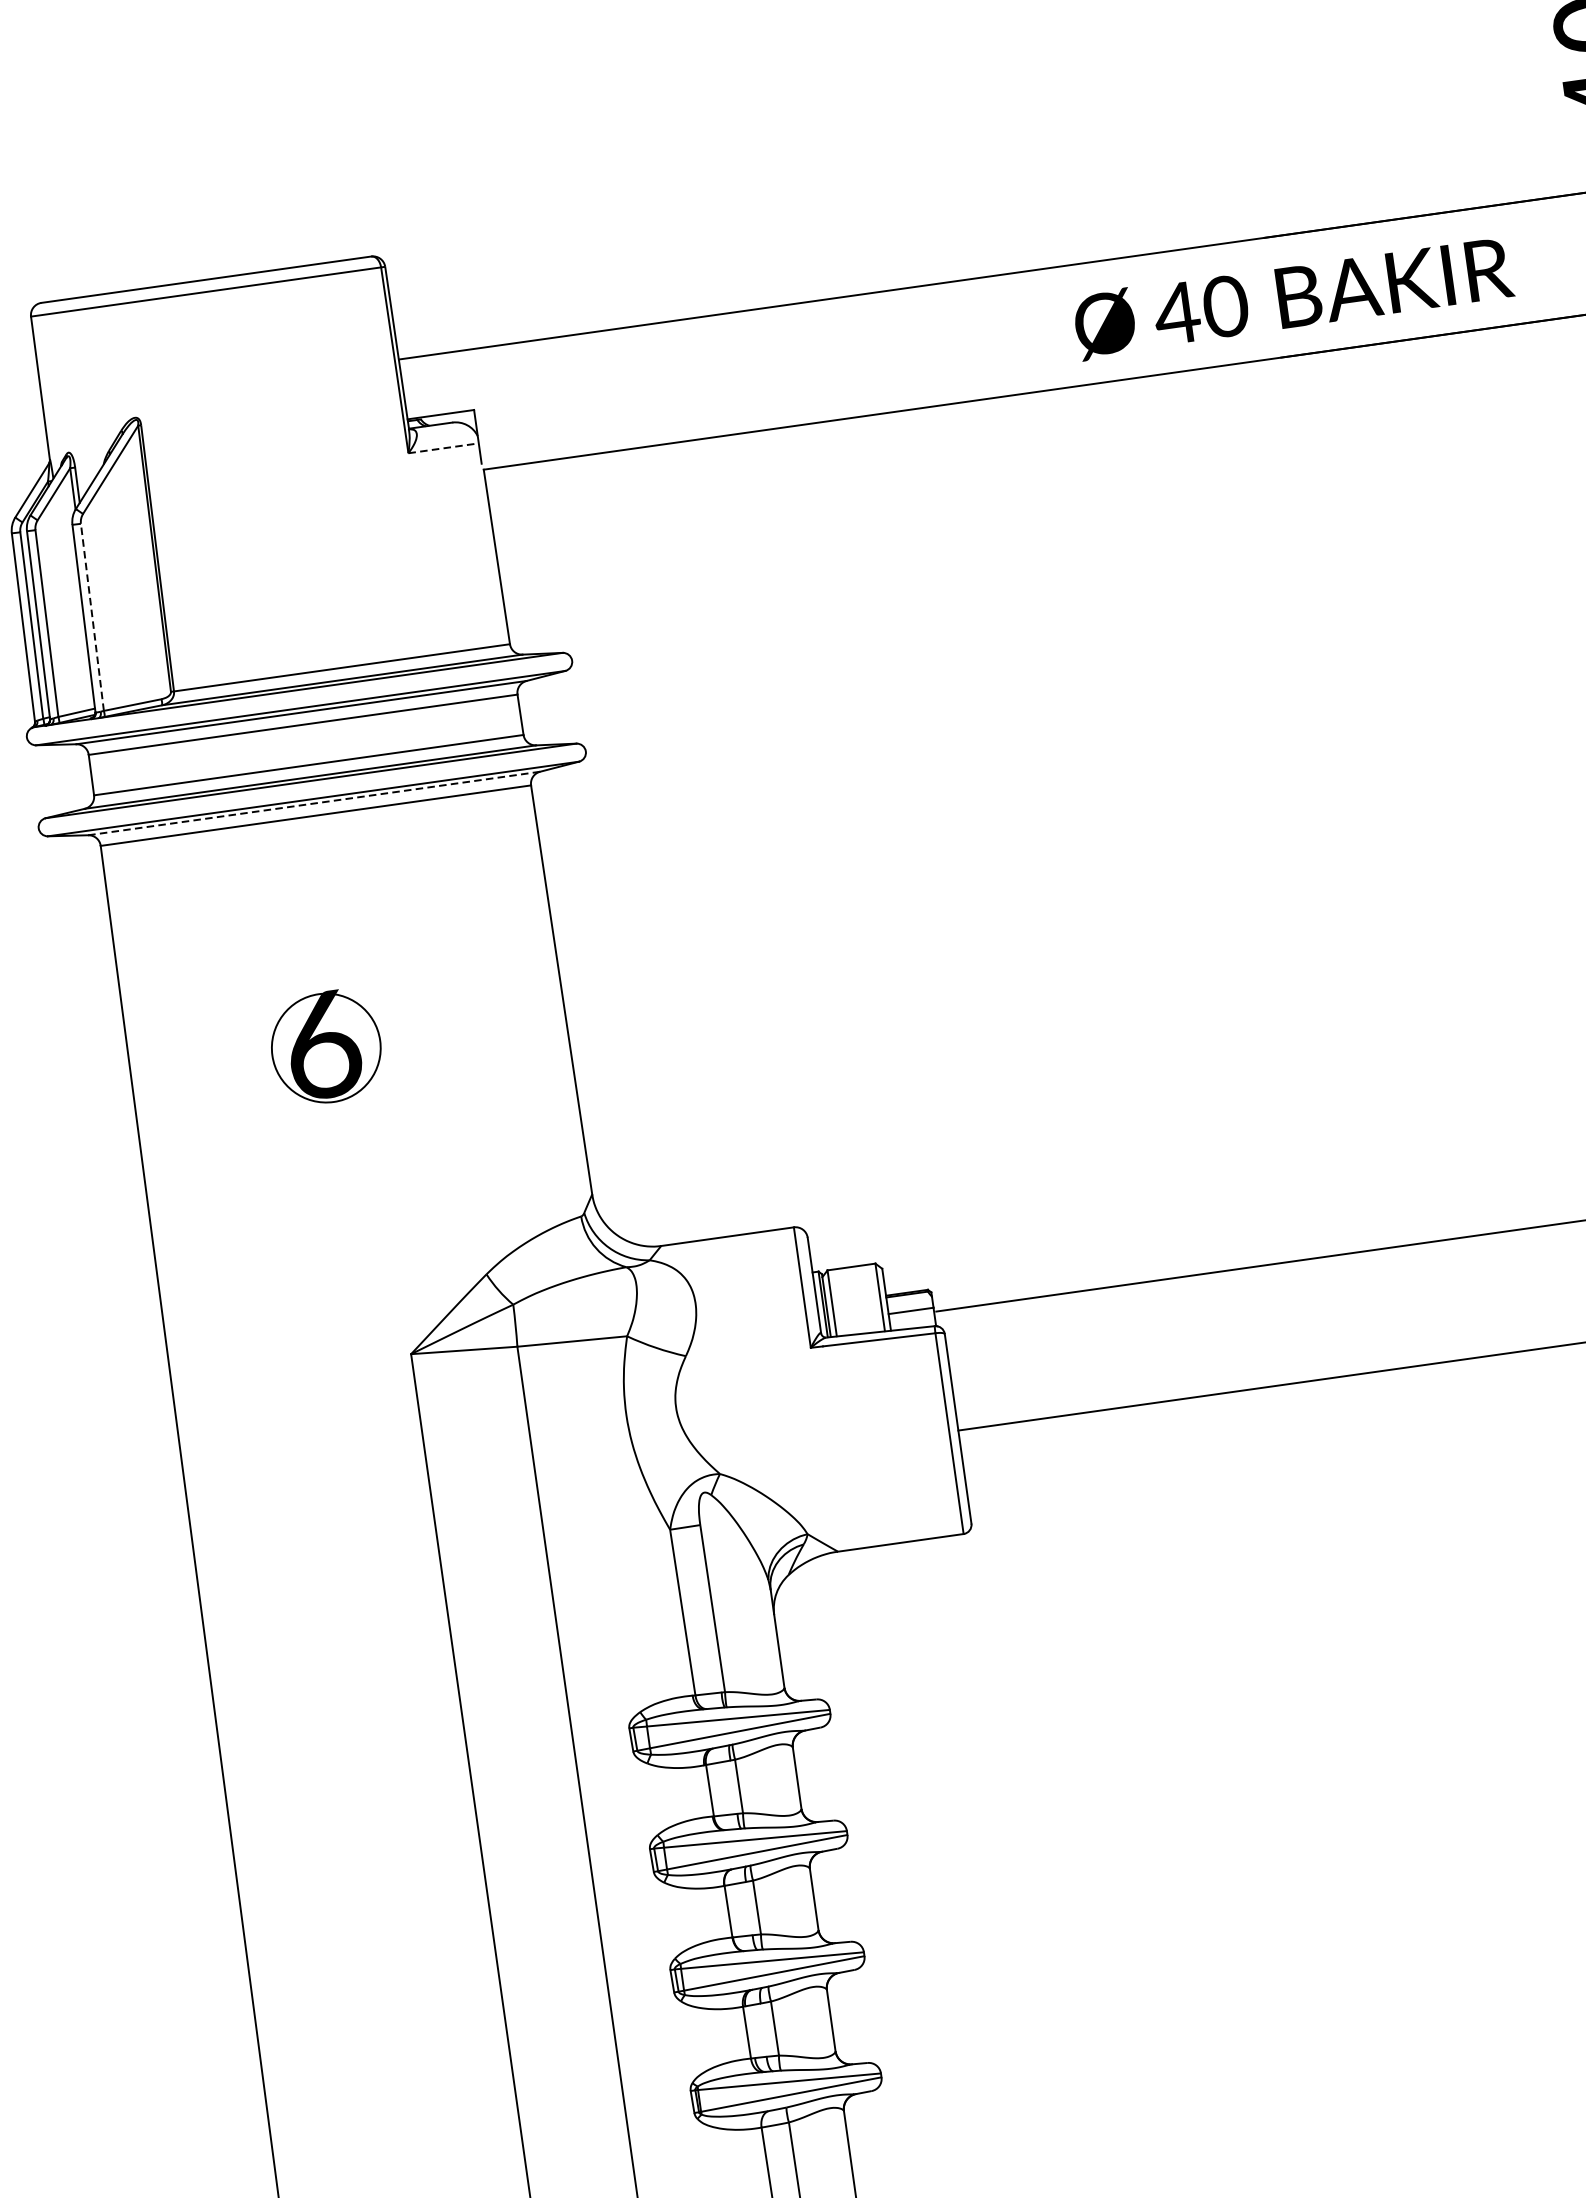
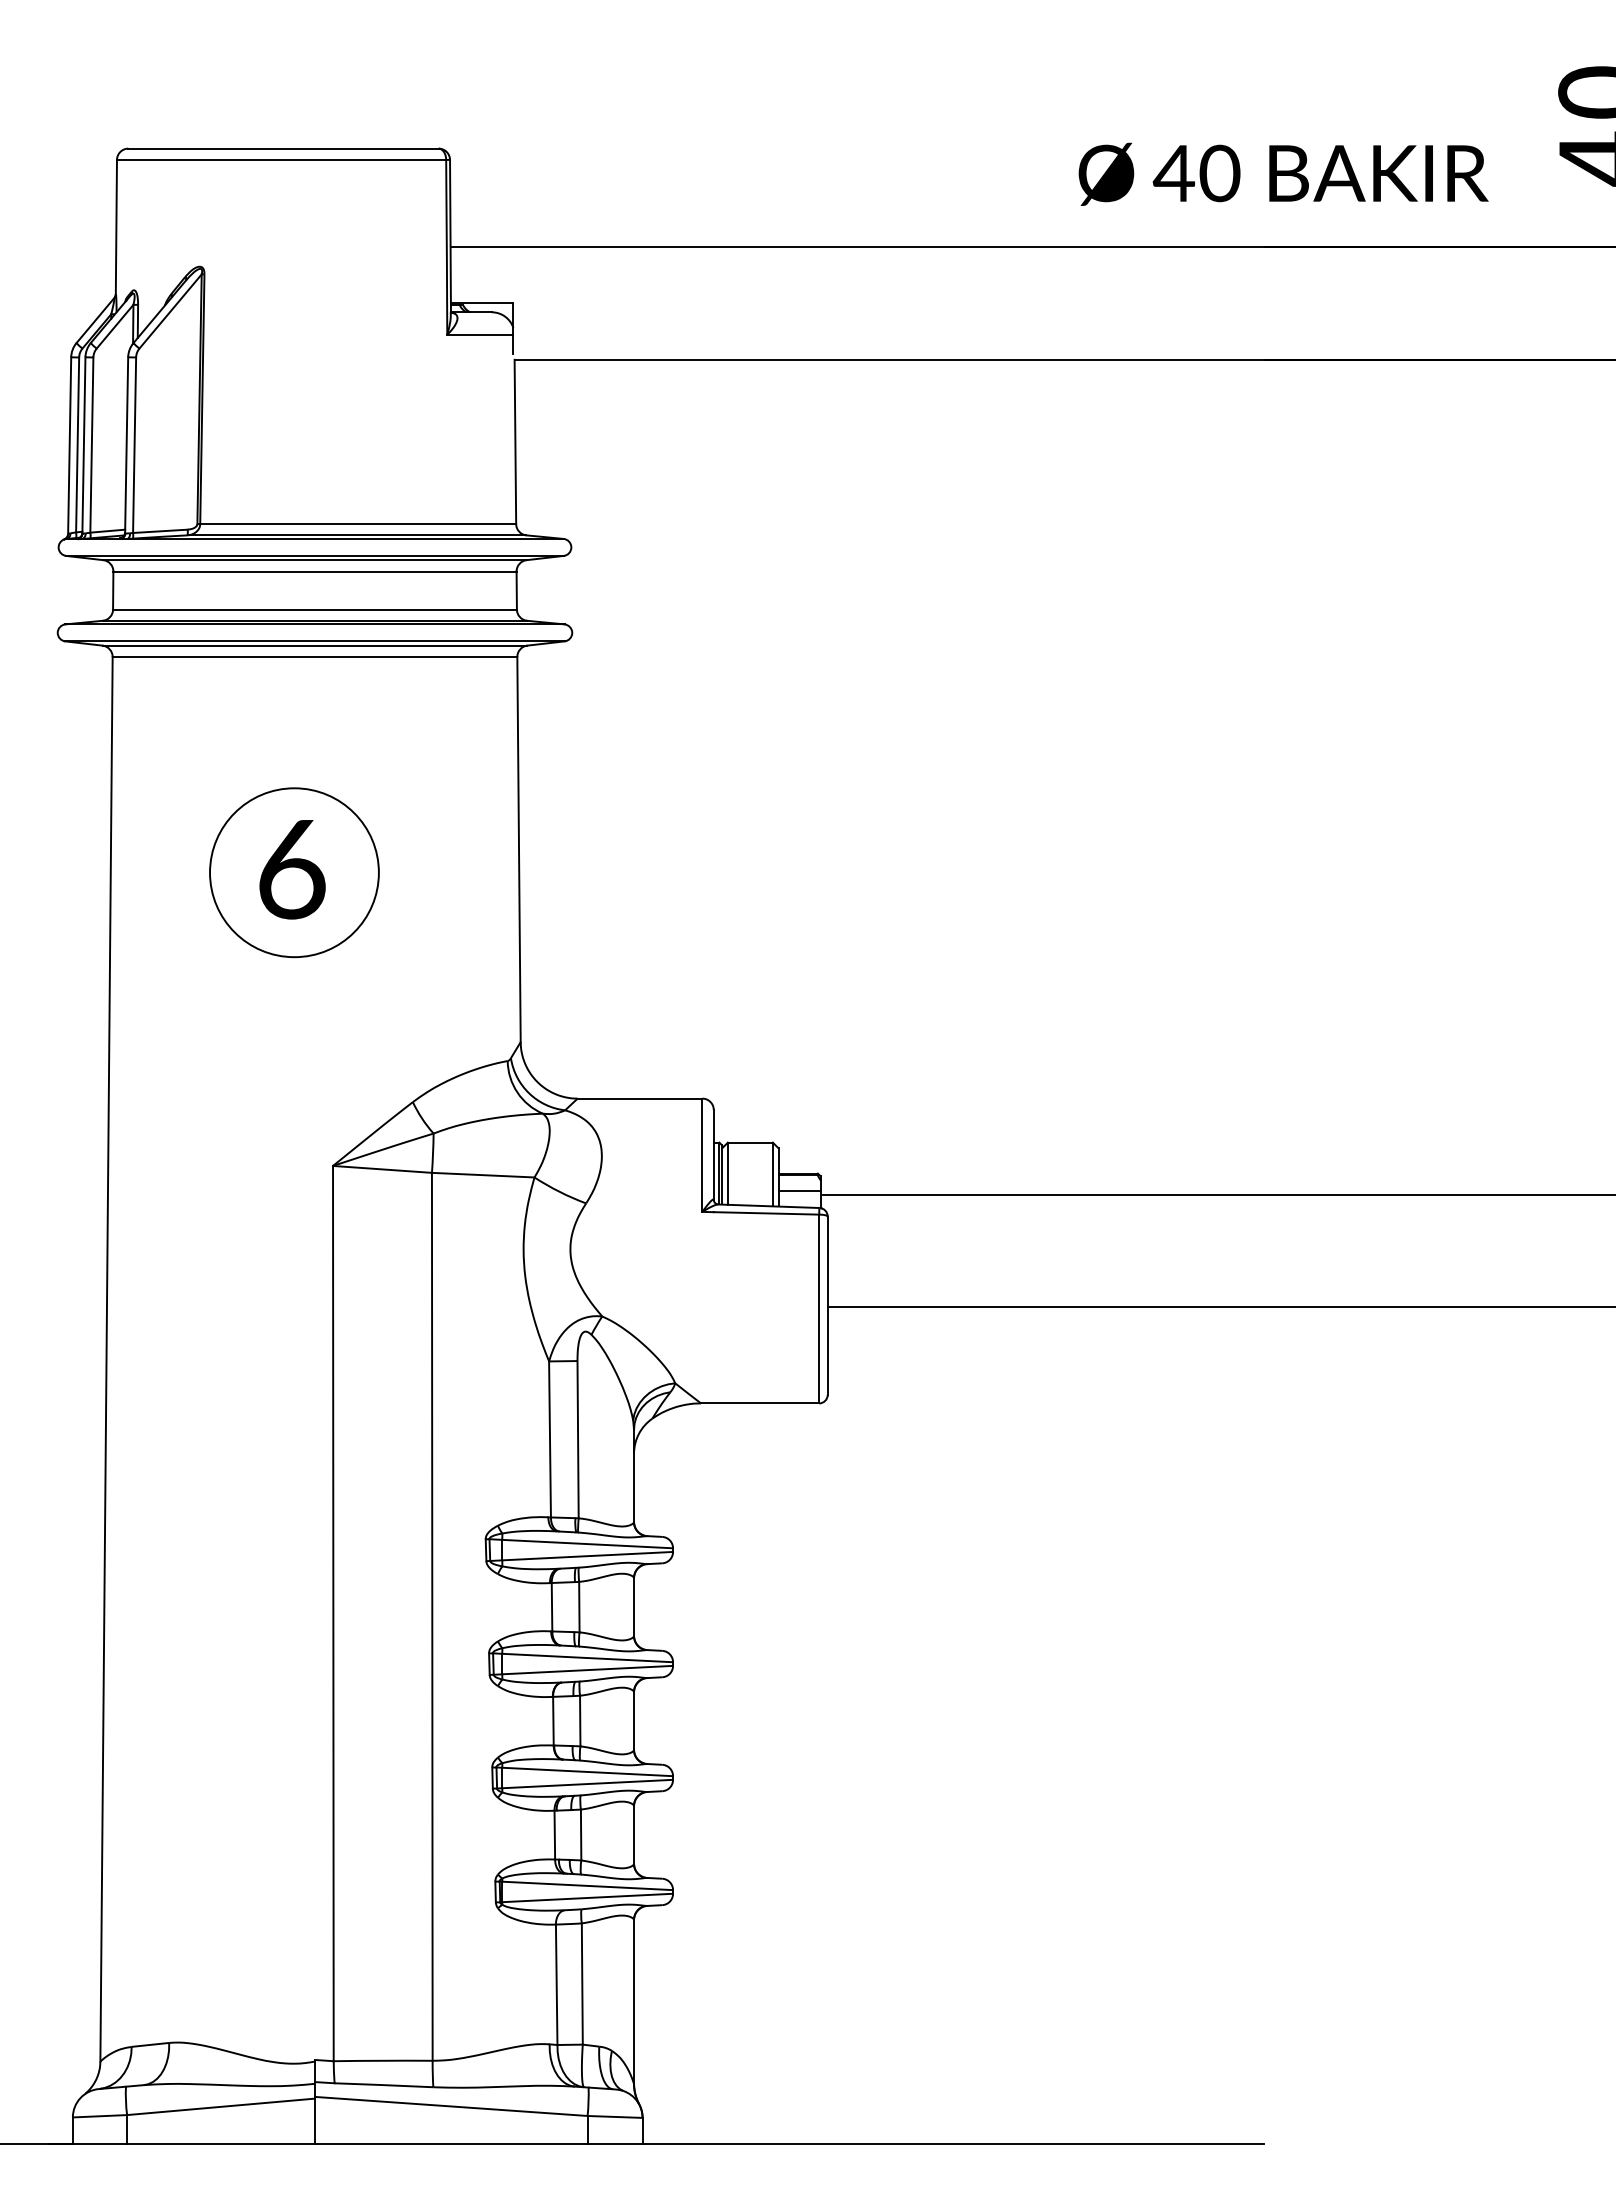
text: (1293, 297) -> (1283, 173), moved
line: (443, 447) -> (480, 334), dashed -> solid
line: (92, 617) -> (134, 445), dashed -> solid
line: (313, 803) -> (314, 645), dashed -> solid
circle: (326, 1047) -> (294, 872), size x1.67

